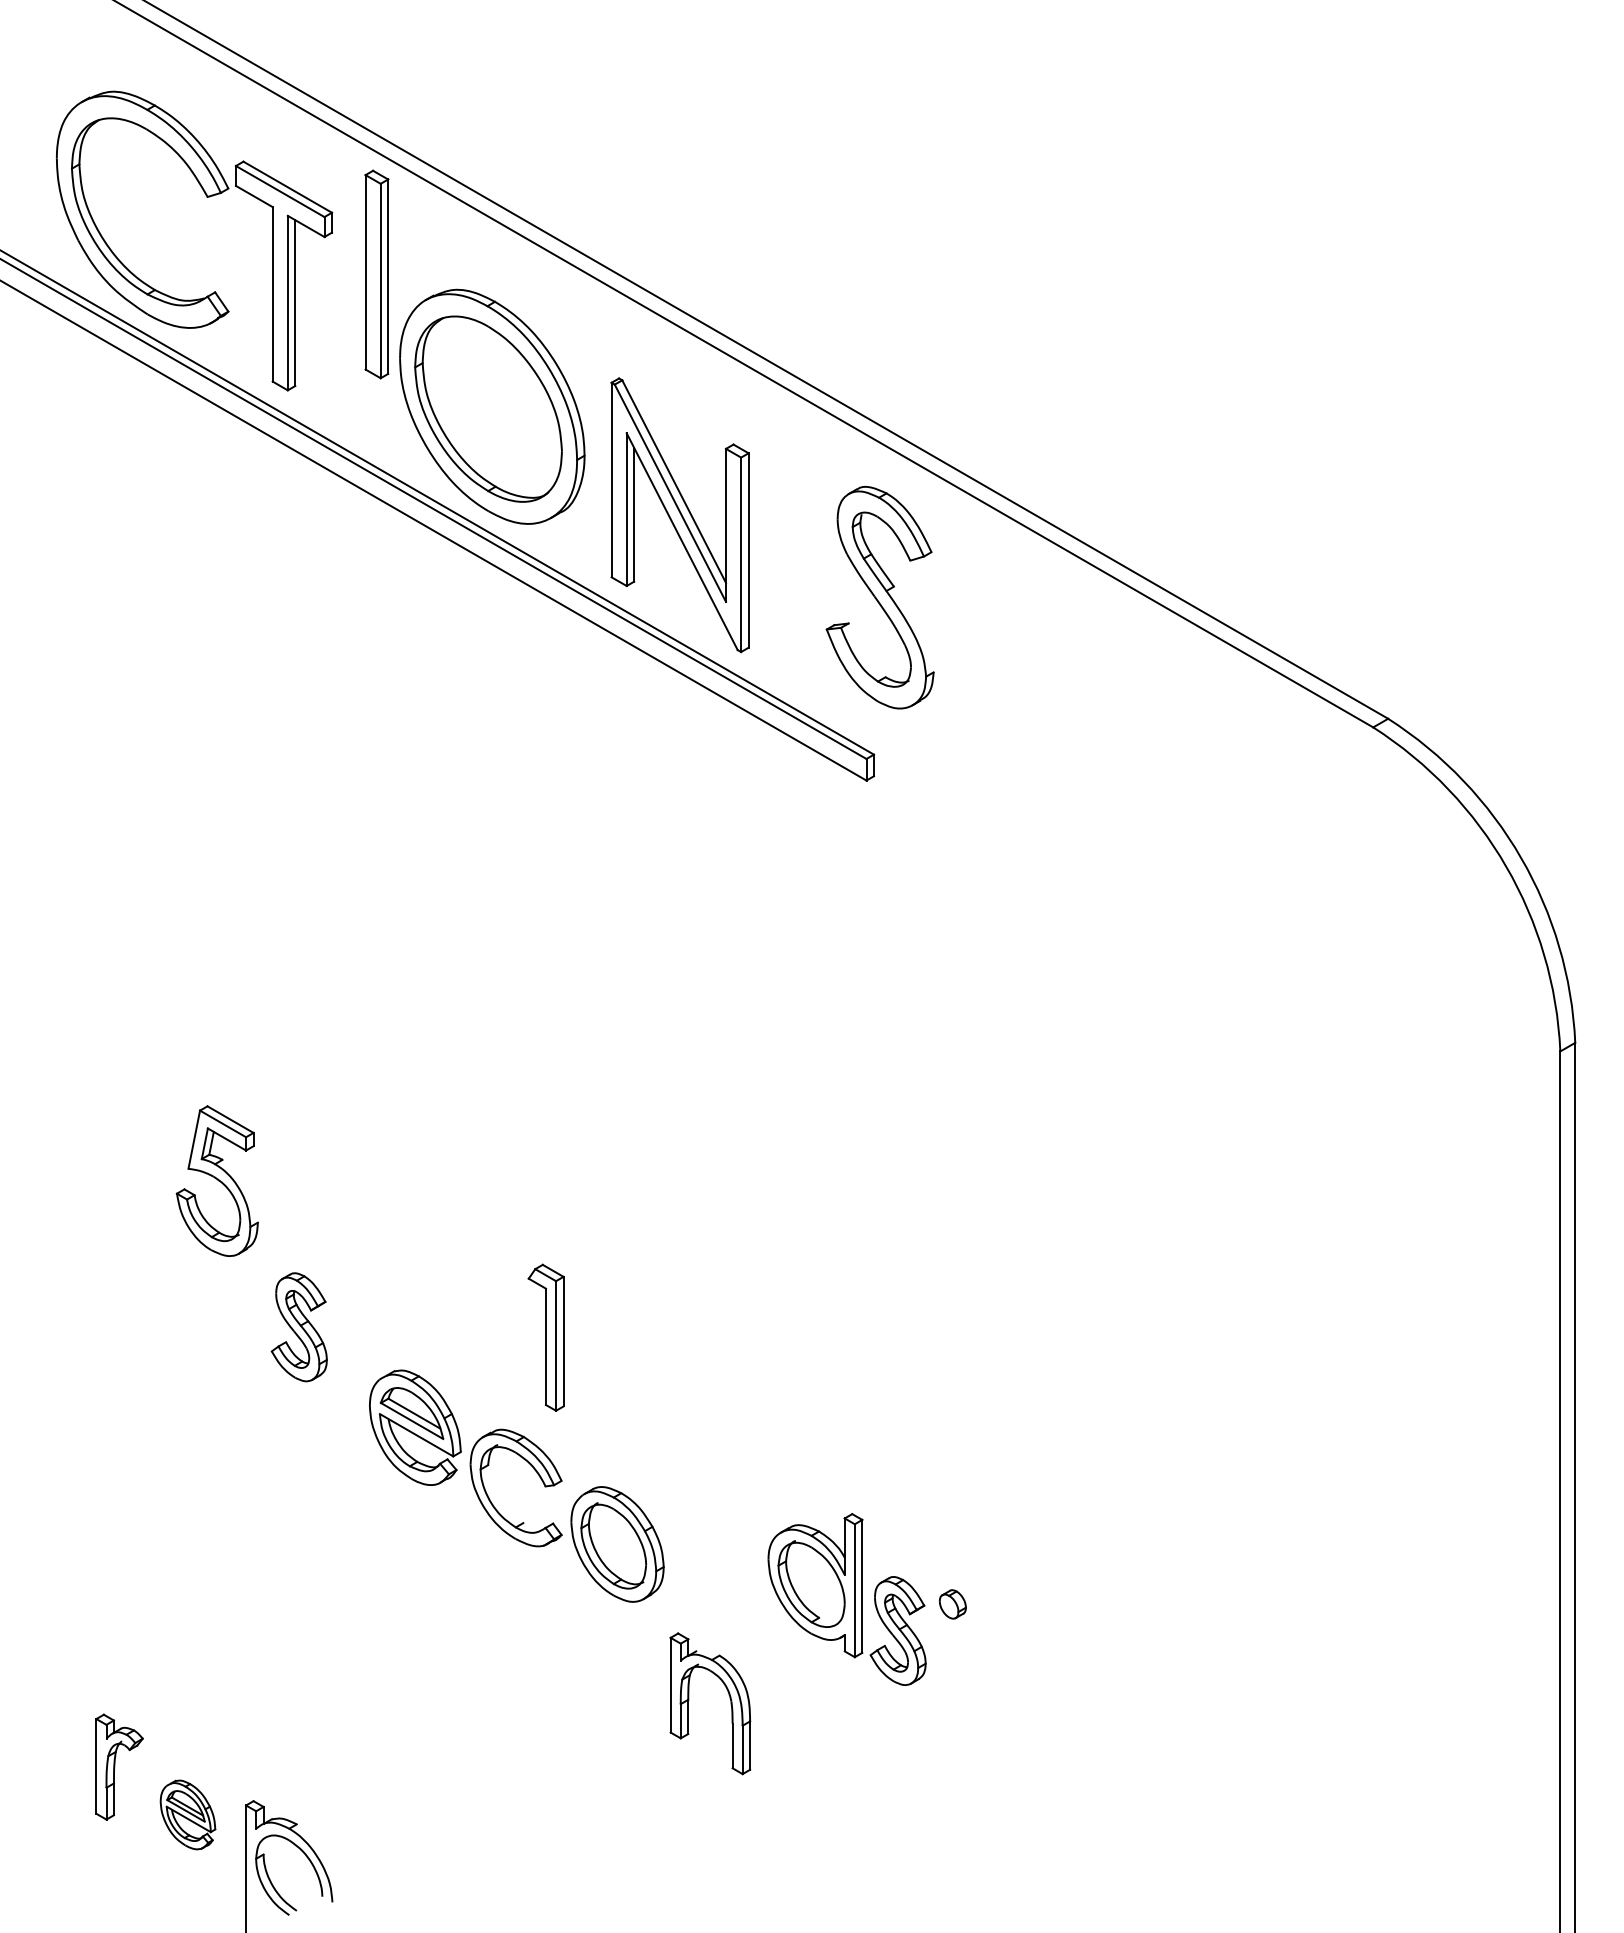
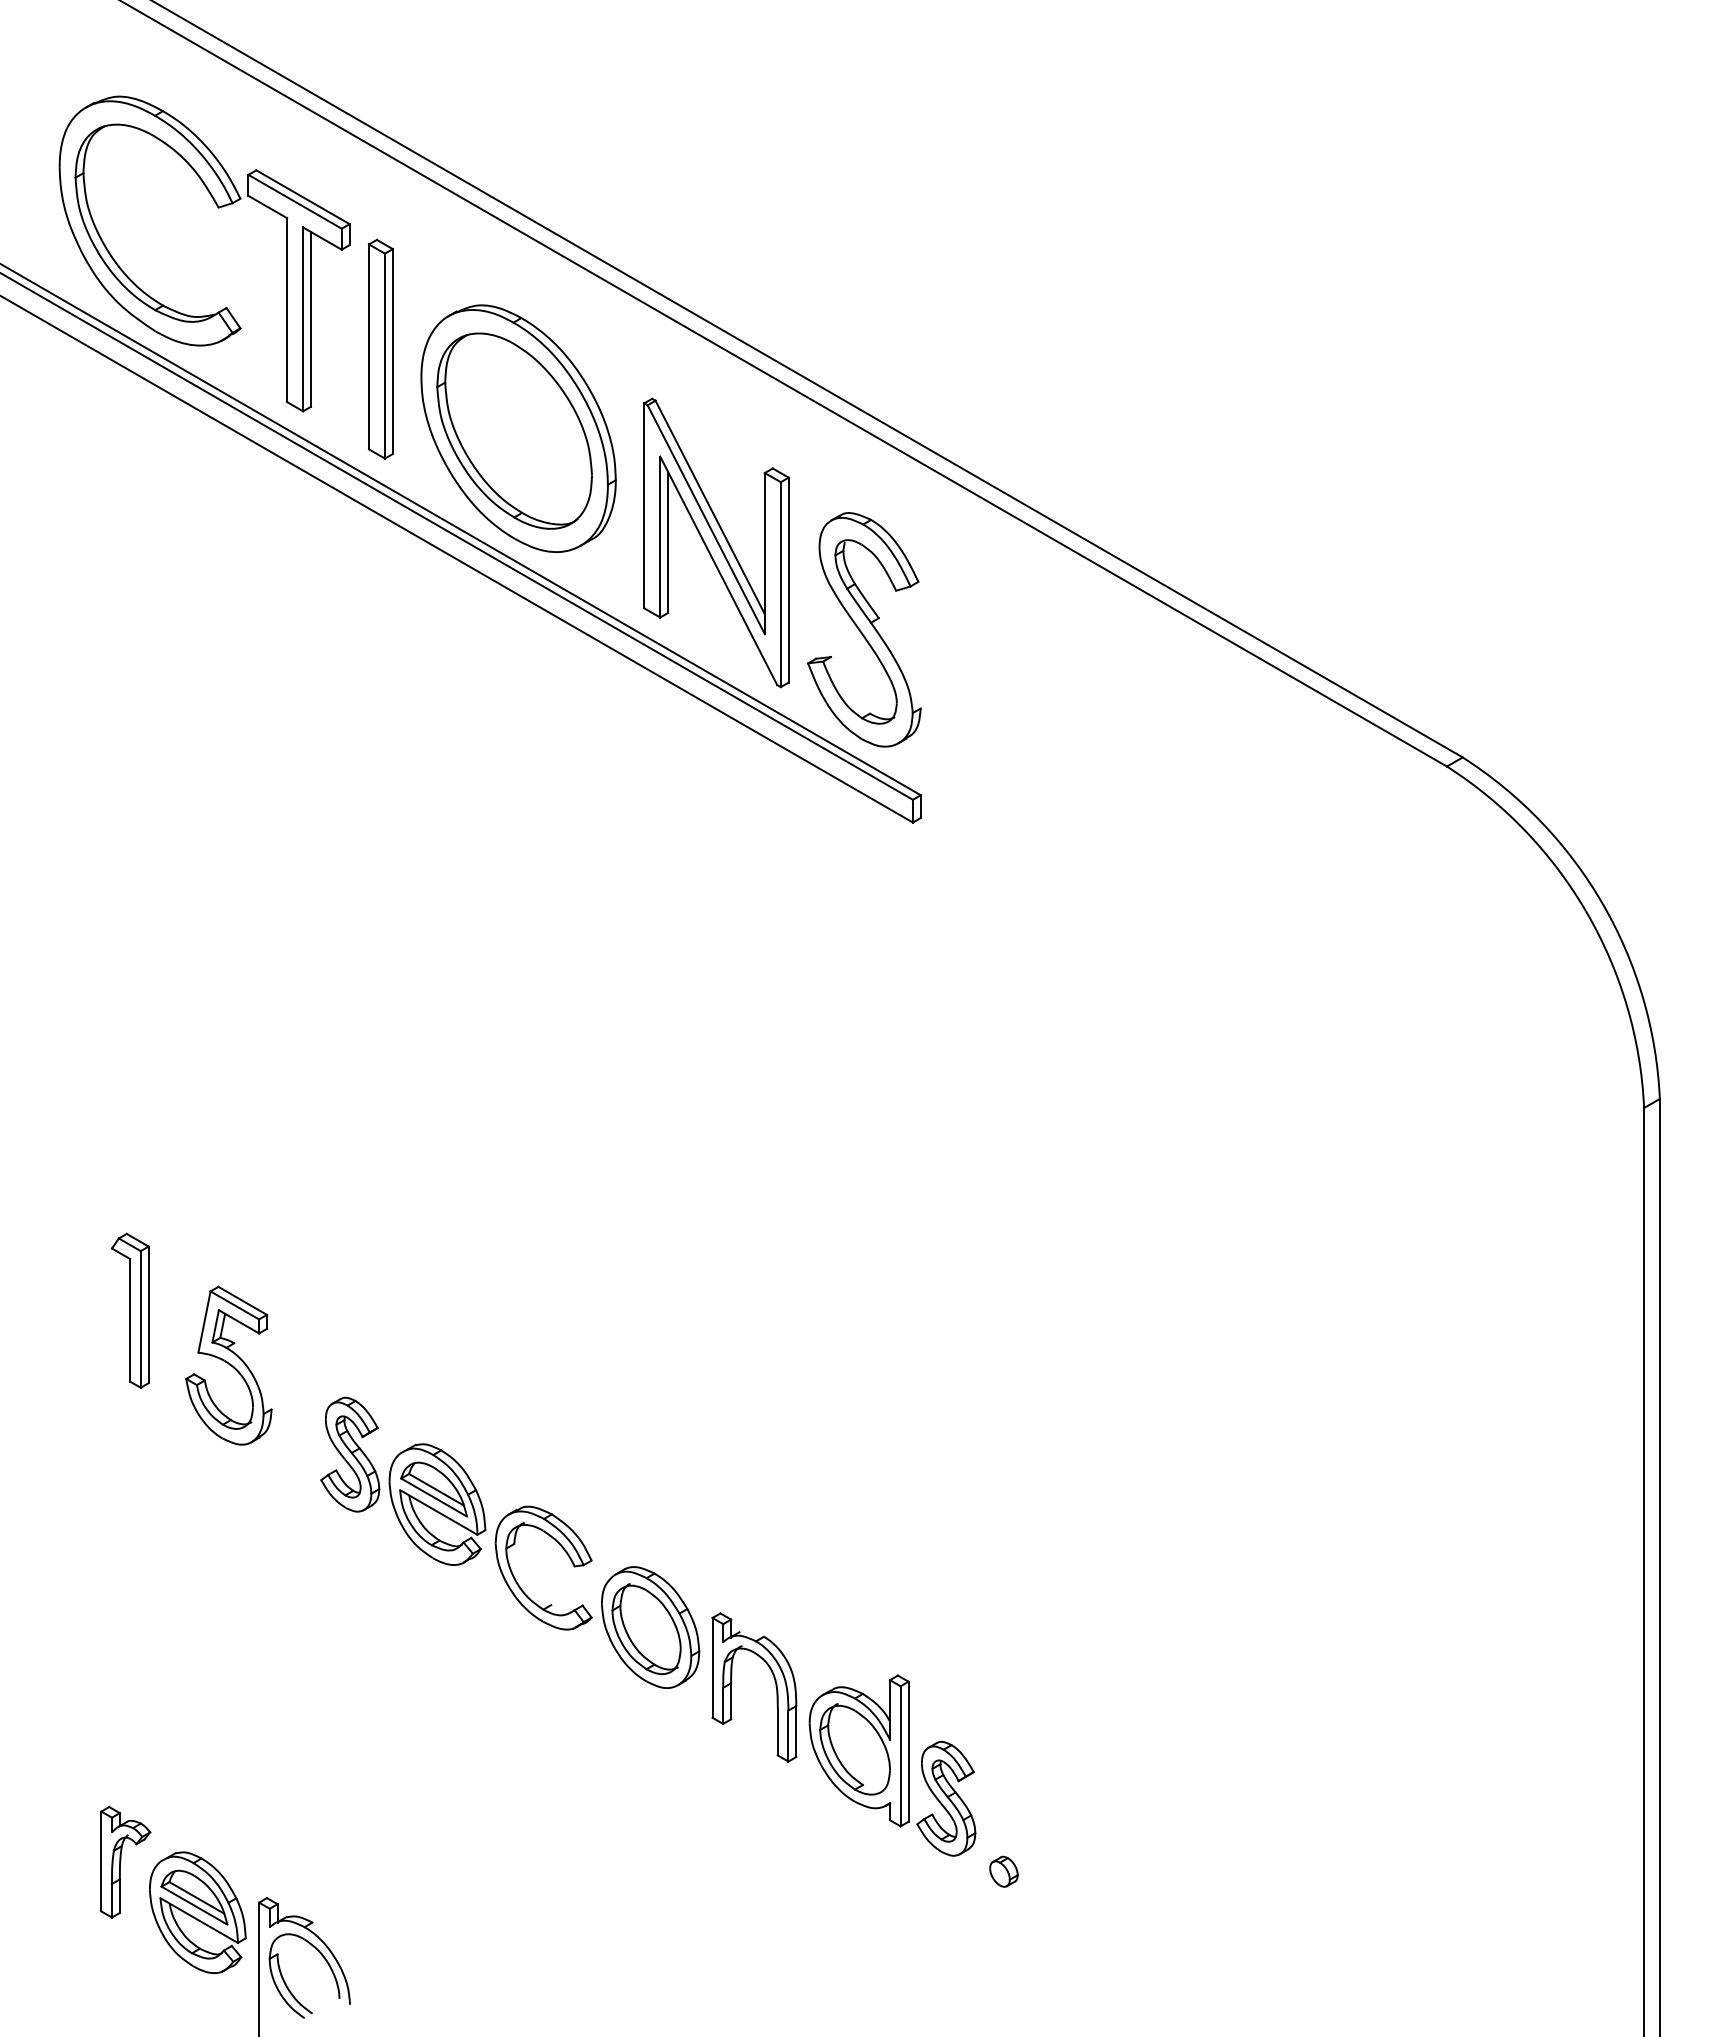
part: (376, 273) -> (380, 348), moved
part: (880, 597) -> (864, 629), moved
part: (217, 1180) -> (228, 1365), moved
part: (299, 1327) -> (350, 1454), moved
part: (545, 1337) -> (129, 1310), moved
part: (847, 1599) -> (892, 1765), moved
part: (952, 1604) -> (1003, 1871), moved
part: (729, 1698) -> (774, 1681), moved
part: (187, 1814) -> (197, 1912), size x1.67

